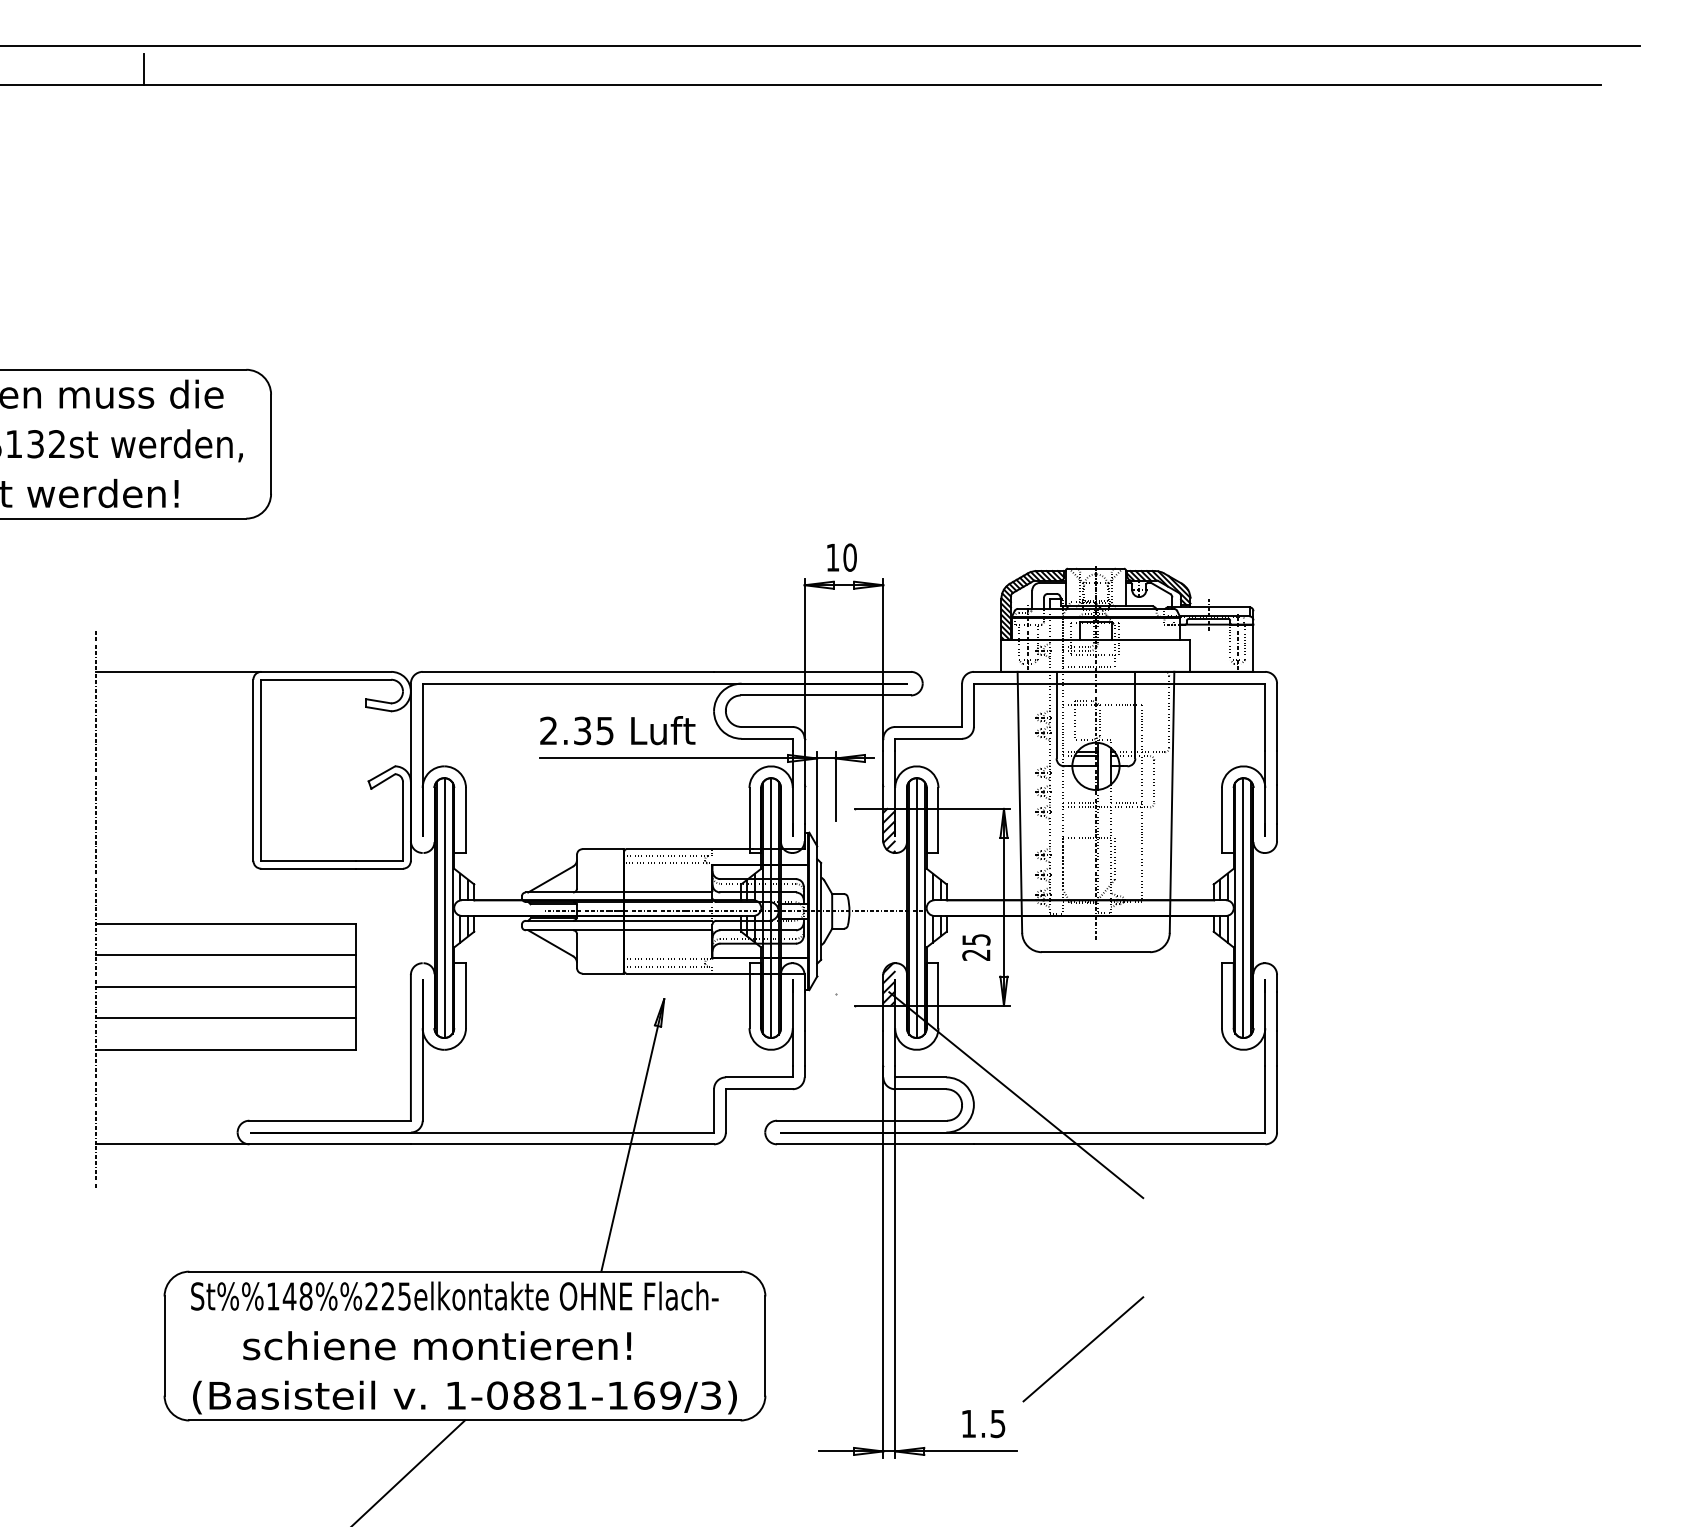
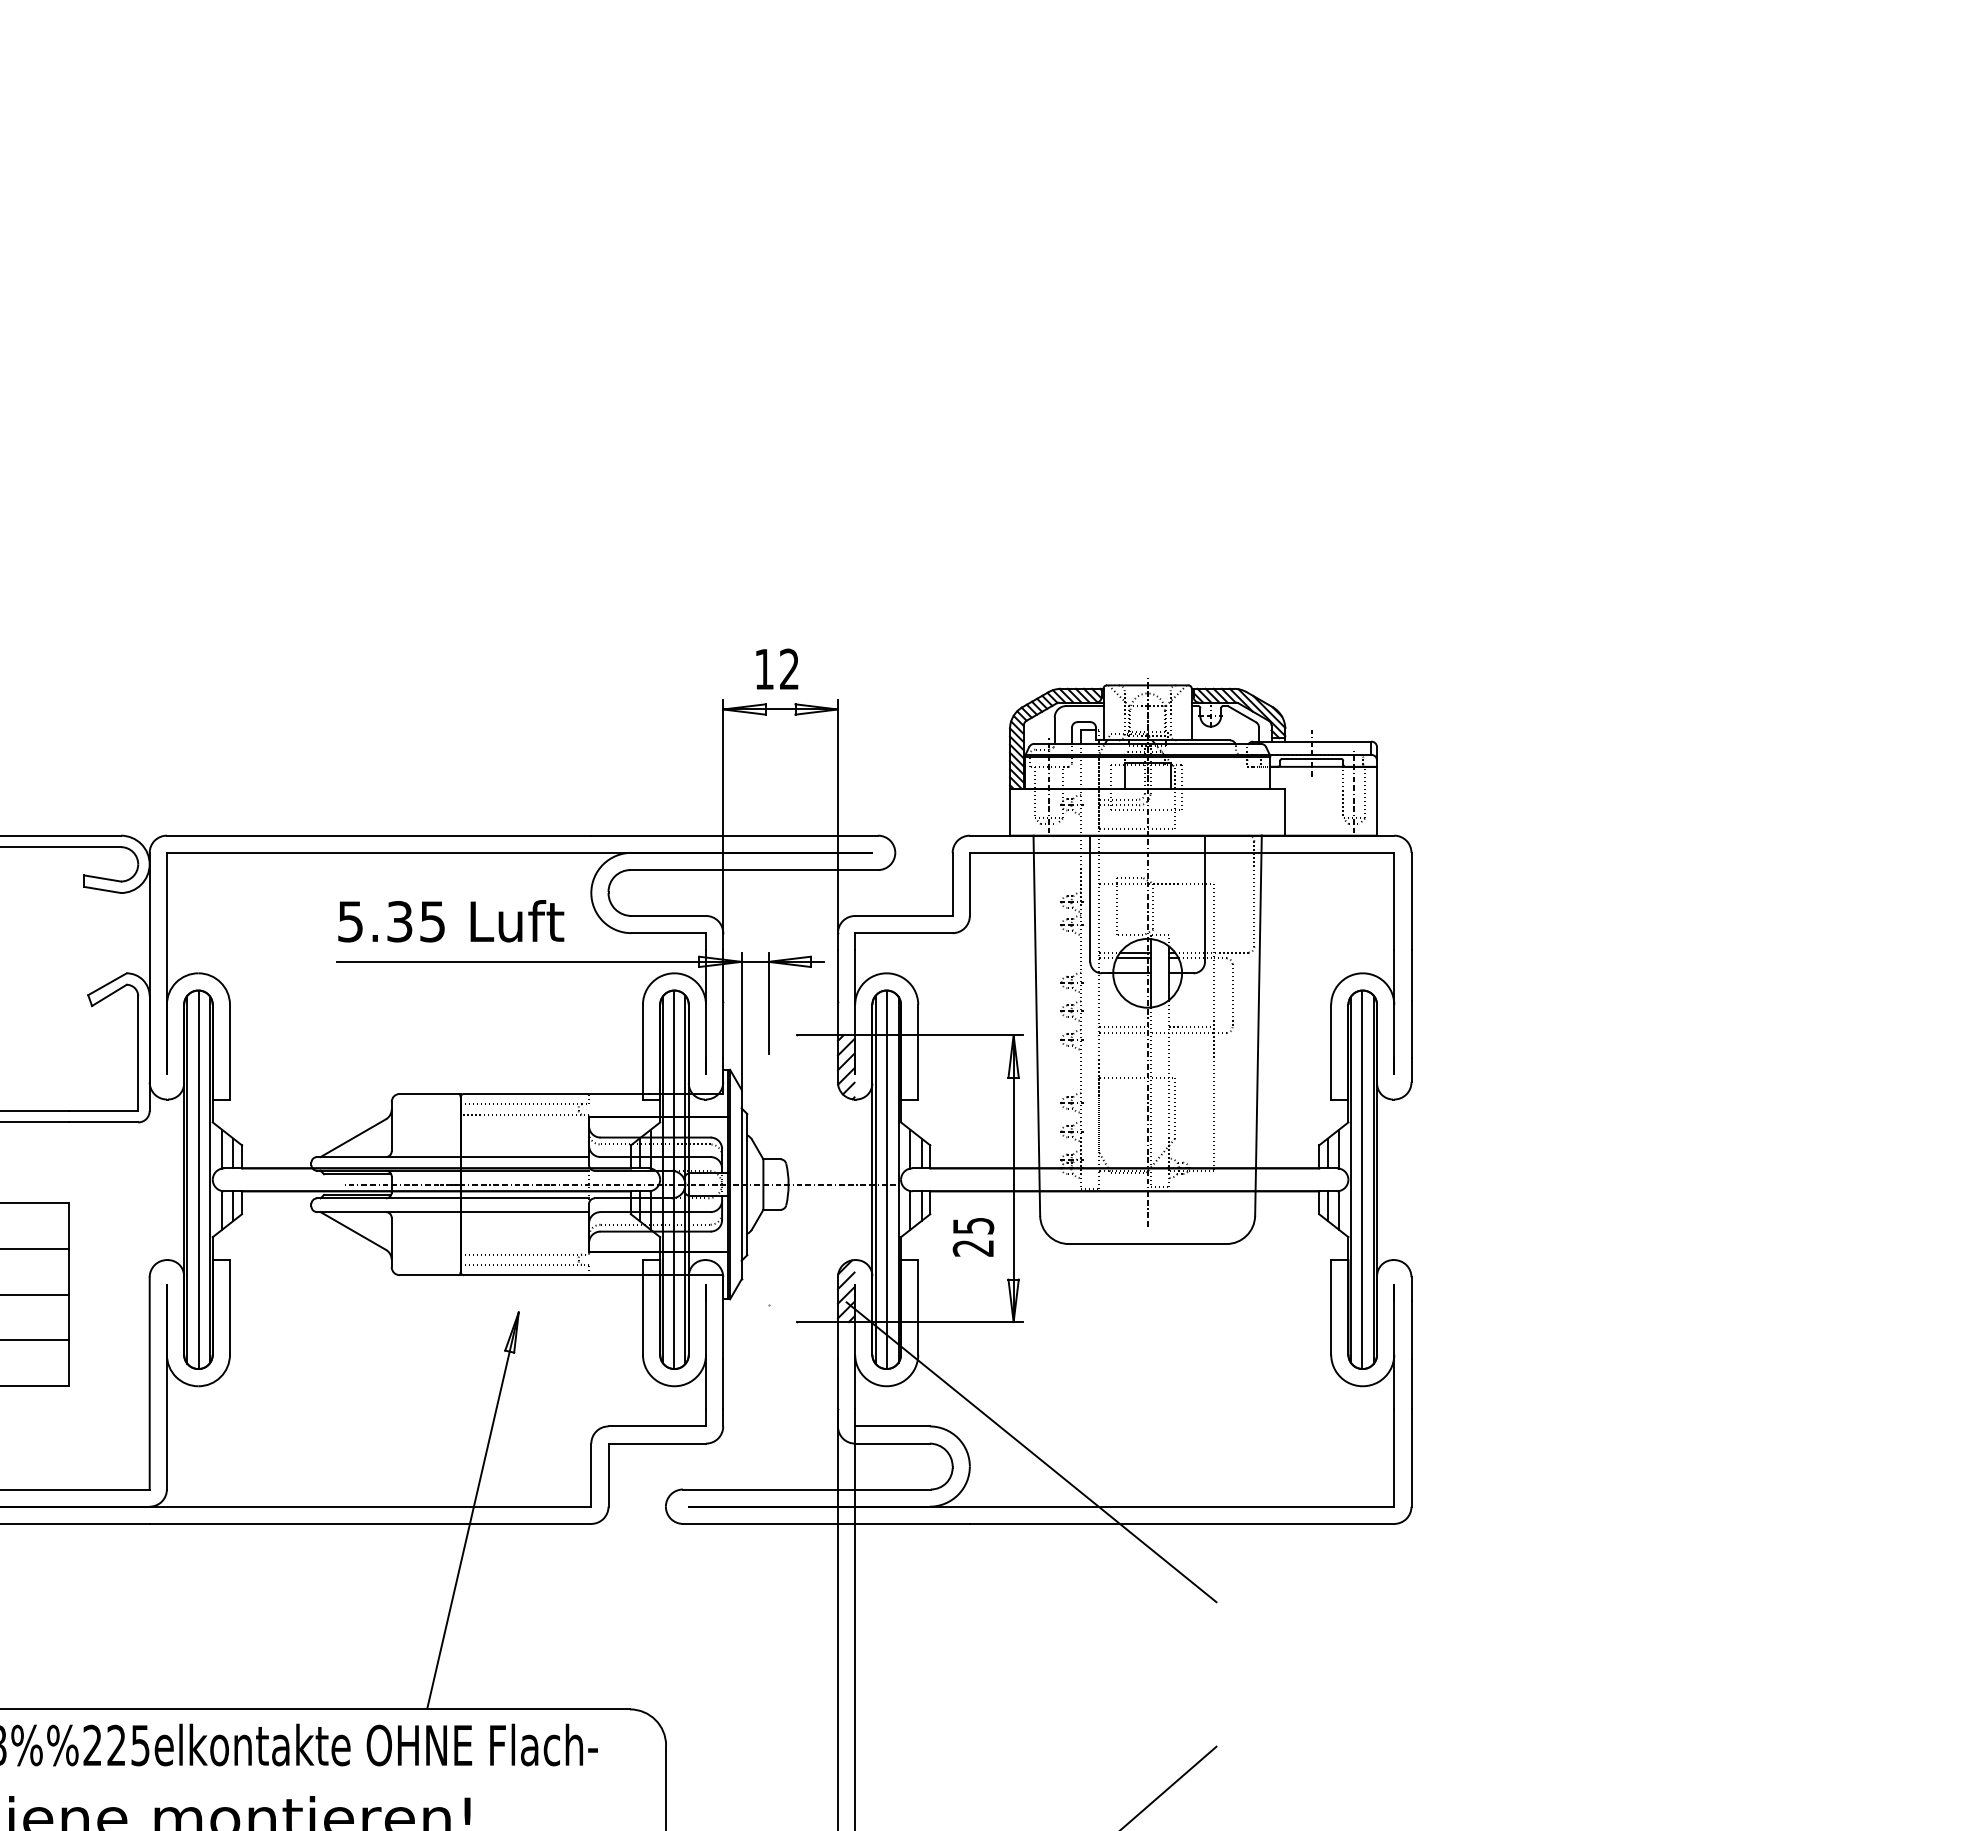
text: (849, 557) -> (788, 669), 10 -> 12
text: (548, 730) -> (350, 921), 2.35 -> 5.35

